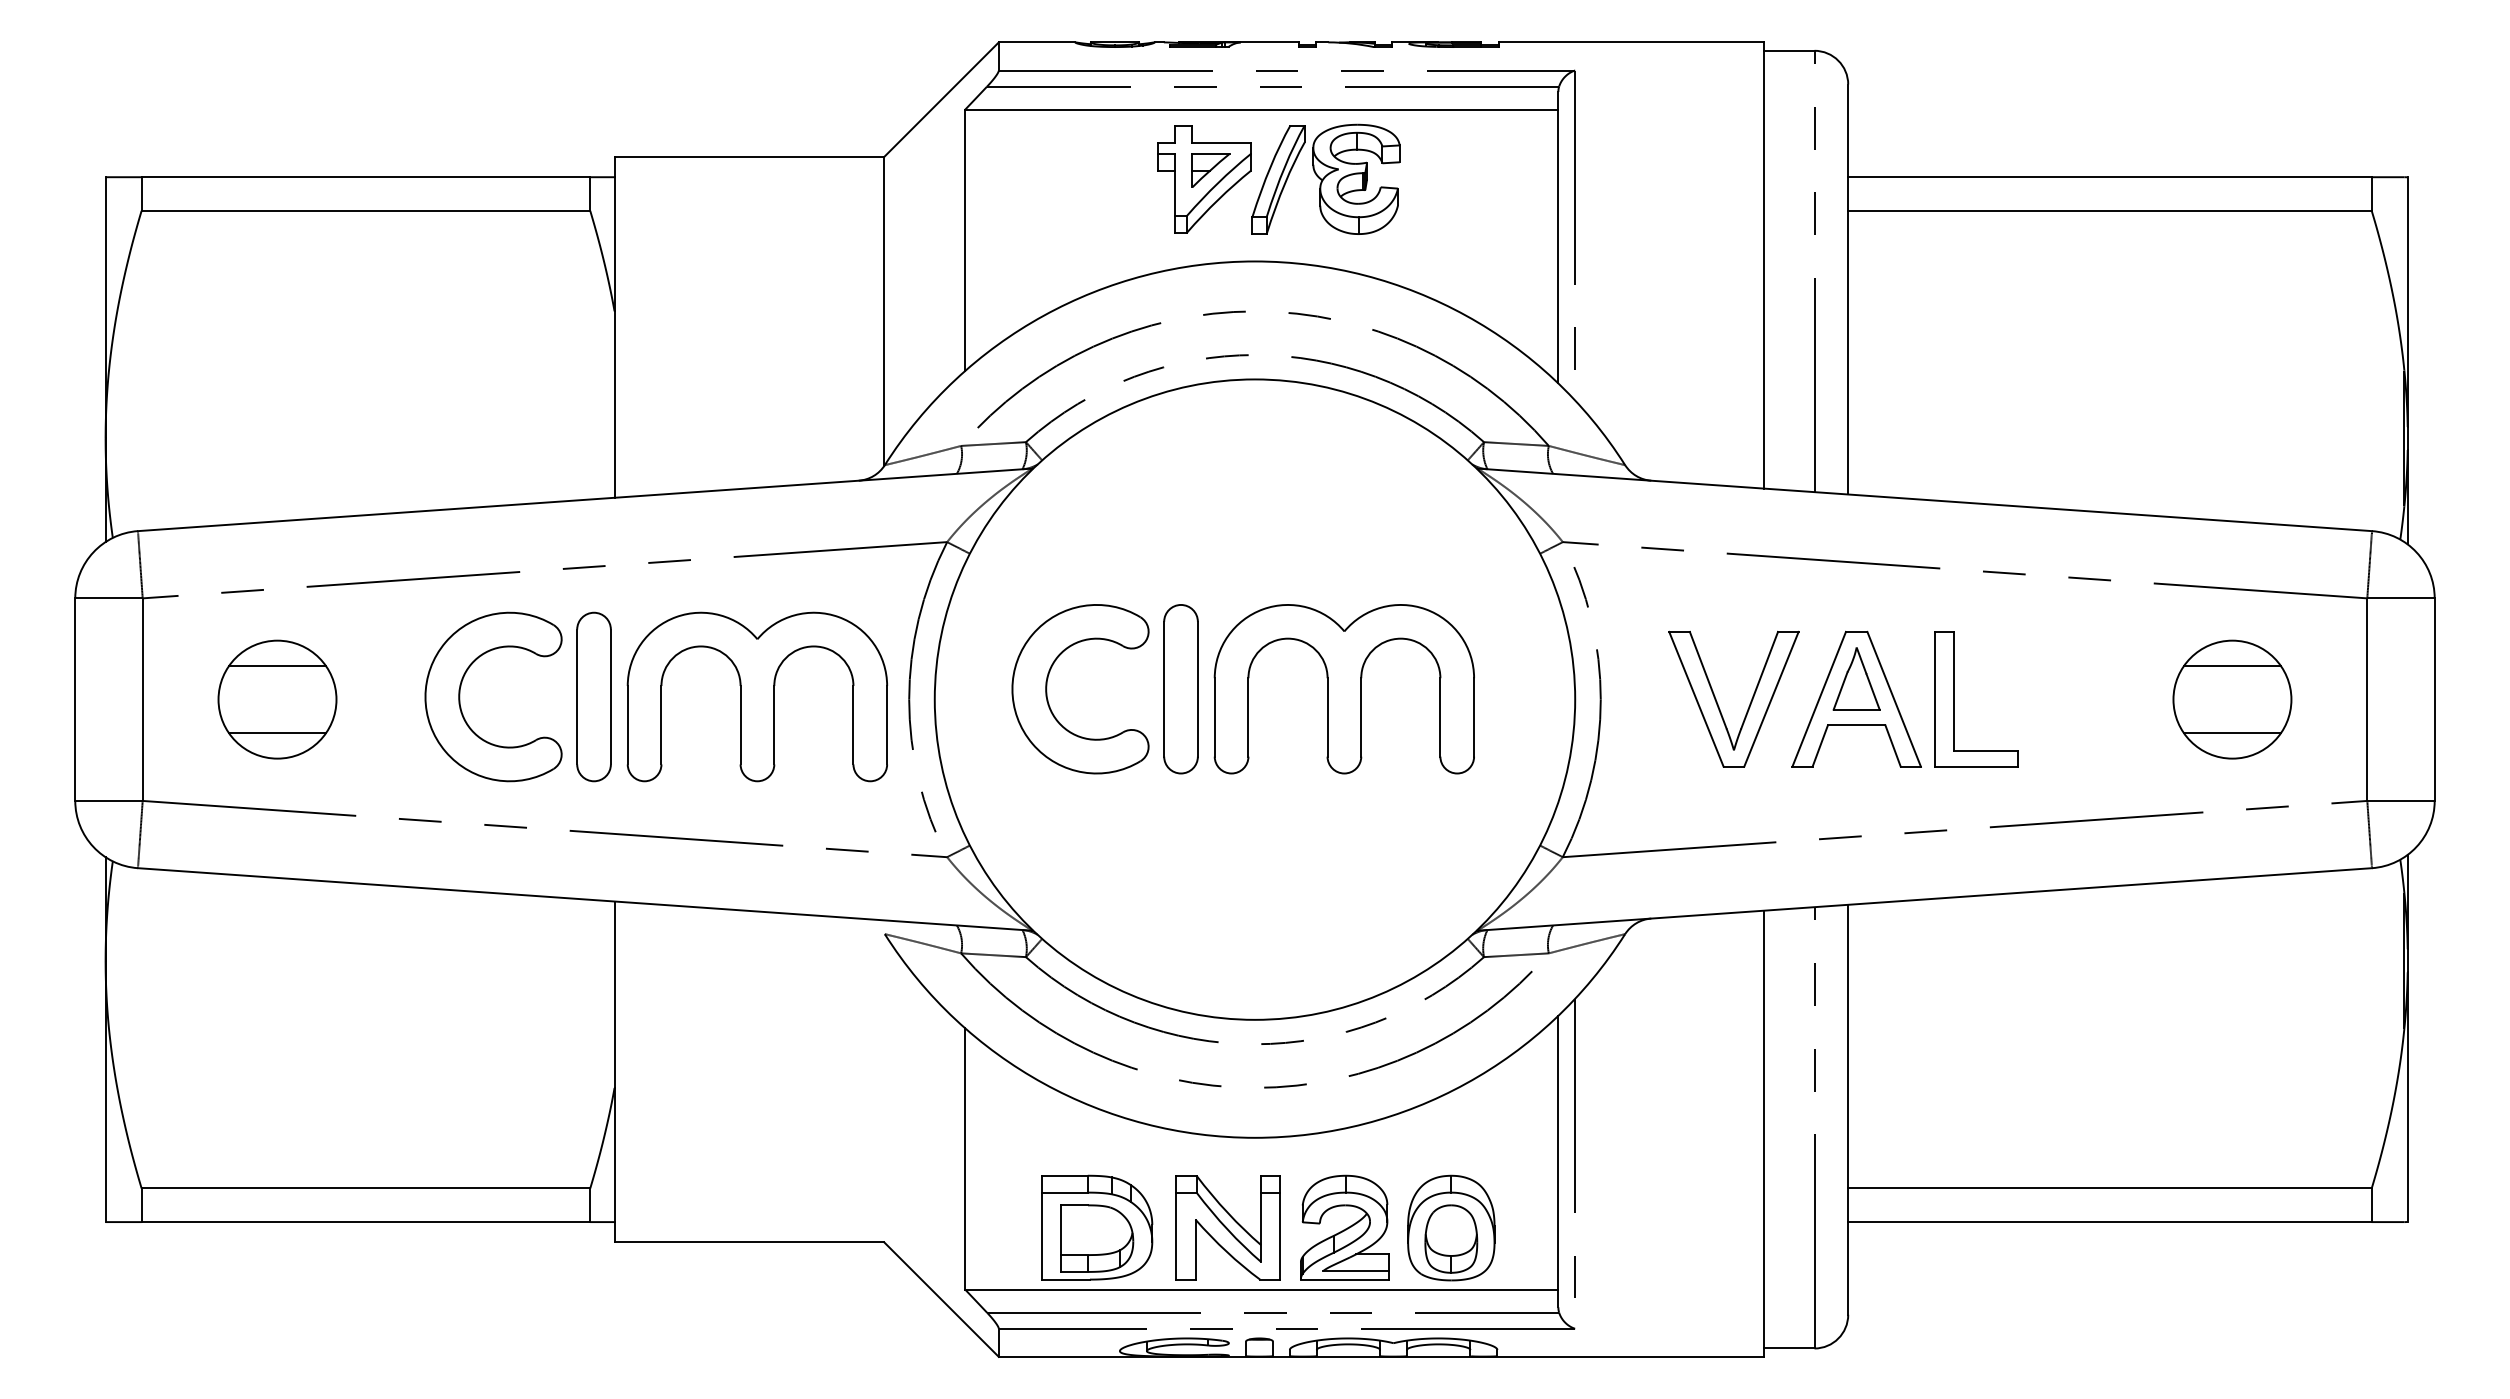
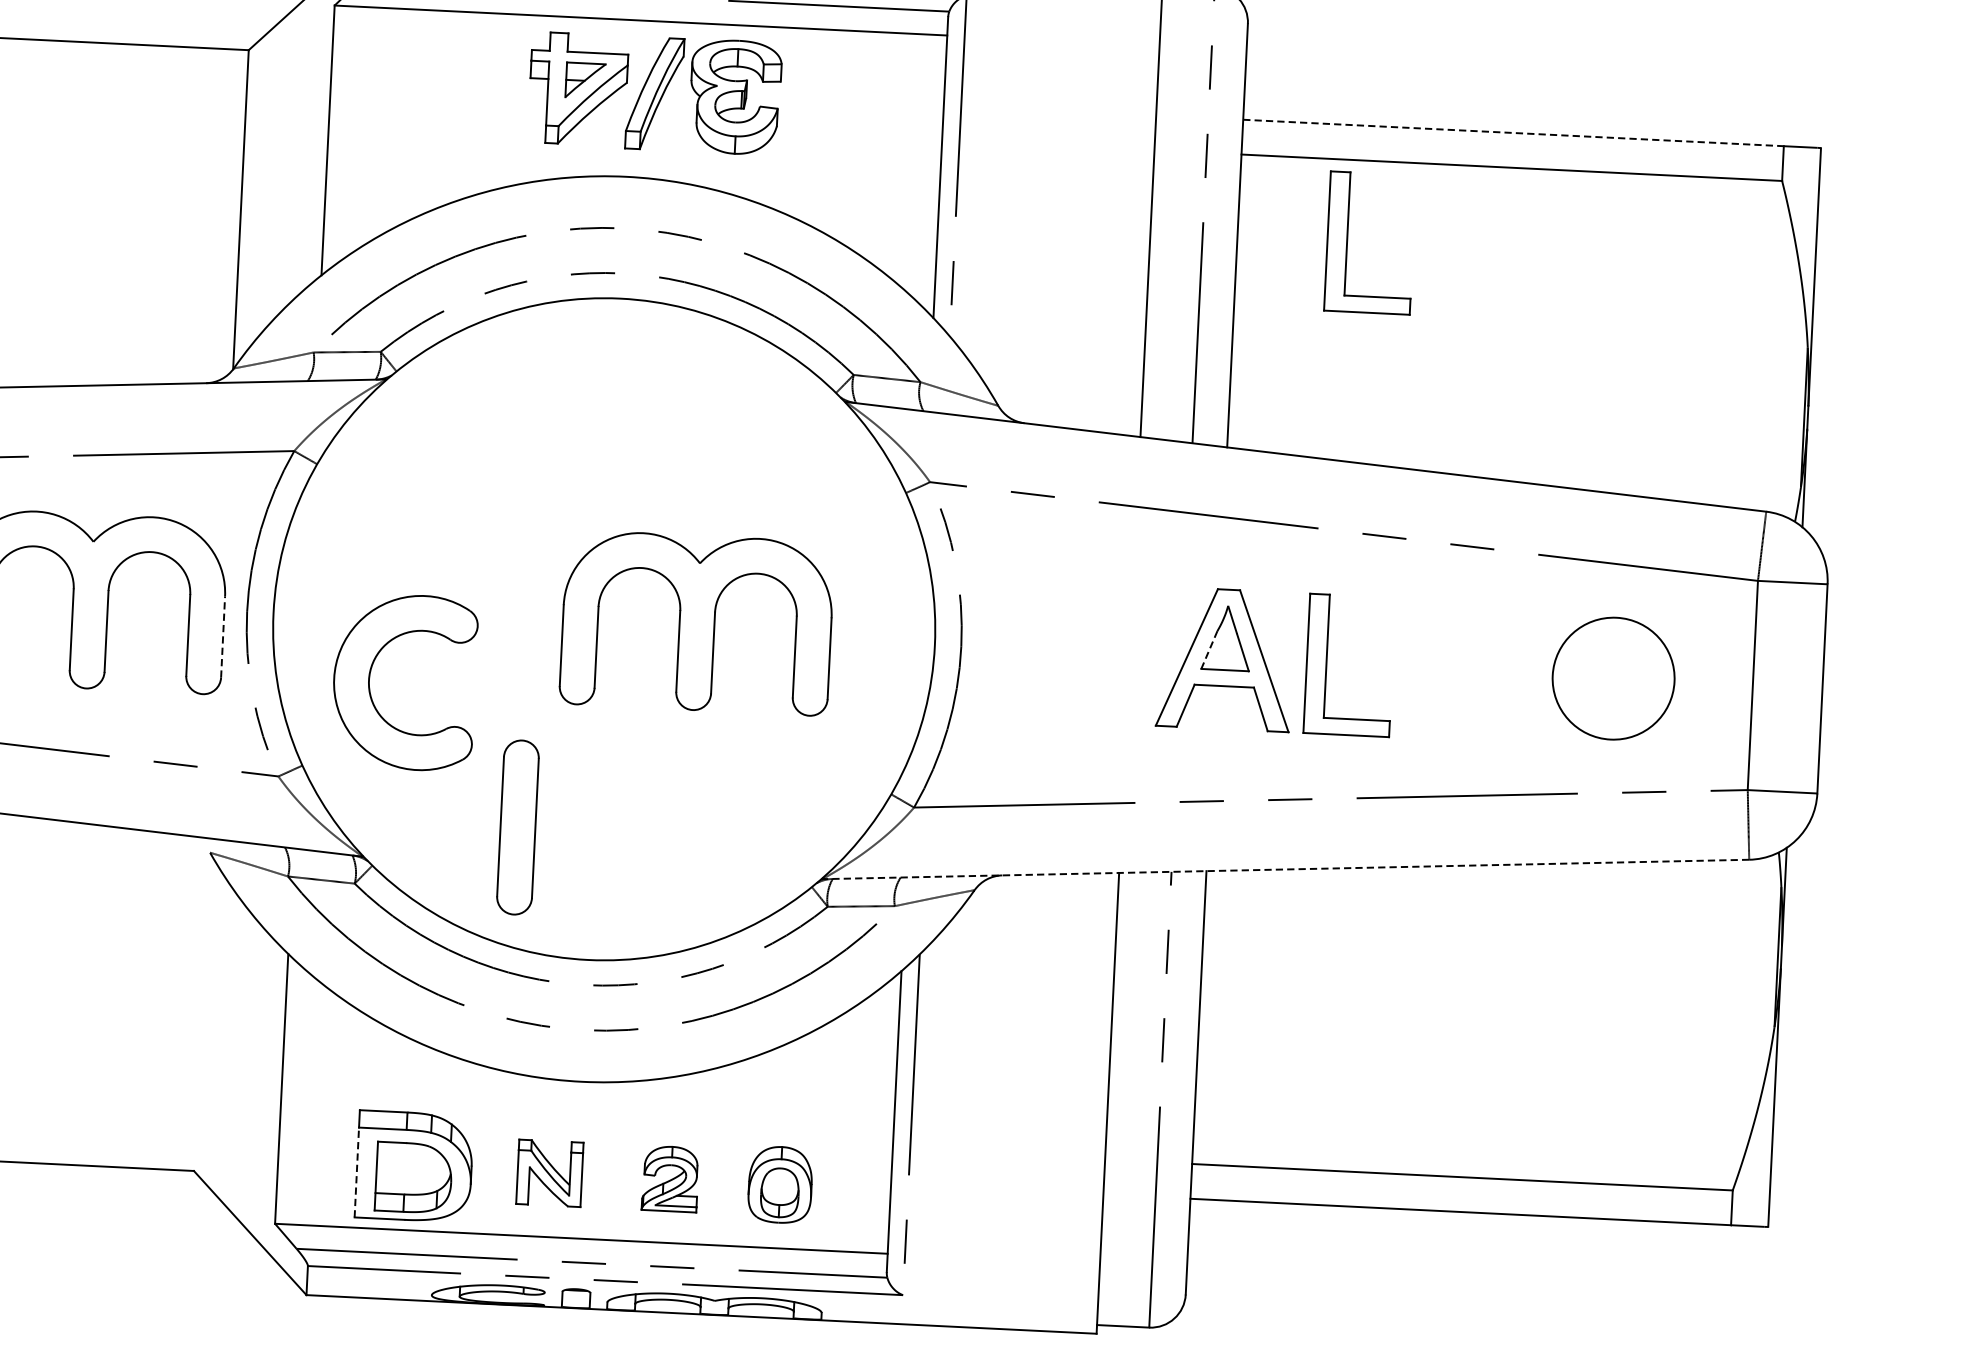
line: (2109, 177) -> (1513, 133), solid -> dashed
part: (1954, 290) -> (1347, 242), added
line: (2232, 665) -> (1615, 643), removed
part: (1047, 689) -> (370, 680), moved
part: (1180, 689) -> (517, 827), moved
line: (1840, 691) -> (1209, 650), solid -> dashed
part: (1719, 706) -> (1083, 659), removed
line: (887, 724) -> (223, 636), solid -> dashed
line: (2232, 733) -> (1611, 713), removed
line: (1924, 899) -> (1285, 869), solid -> dashed
part: (1227, 1227) -> (549, 1173), size x0.6
part: (1344, 1227) -> (670, 1178), size x0.6
part: (1451, 1227) -> (780, 1184), size x0.7
line: (1041, 1235) -> (356, 1171), solid -> dashed

